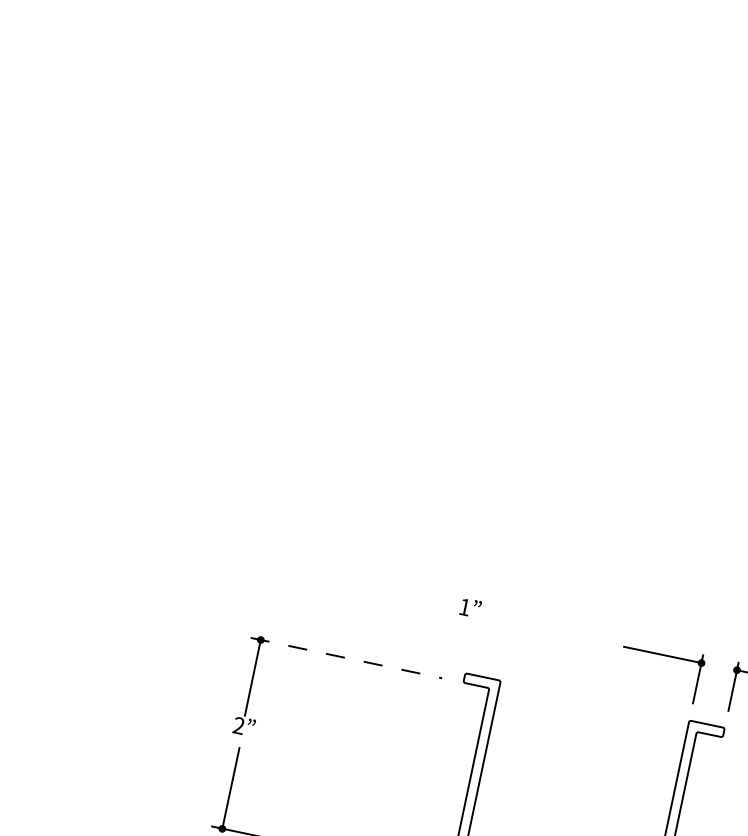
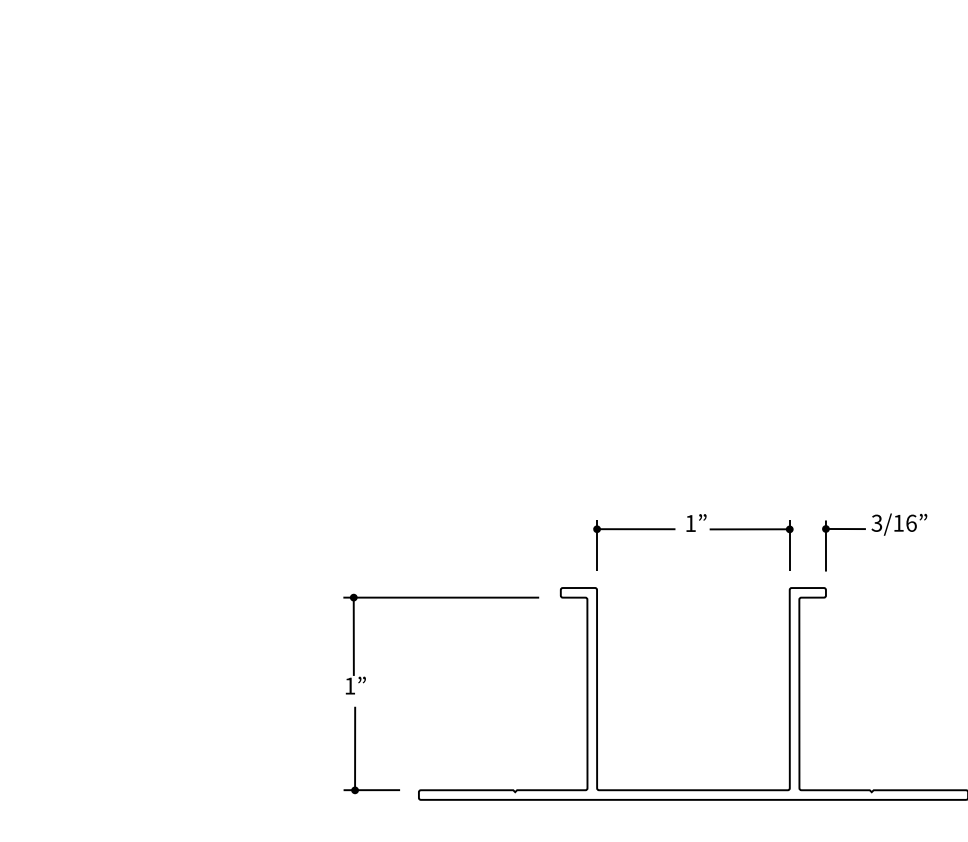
text: (470, 607) -> (696, 522), moved
part: (549, 632) -> (634, 530), added
line: (346, 657) -> (441, 597), dashed -> solid
text: (238, 725) -> (349, 685), 2 -> 1

